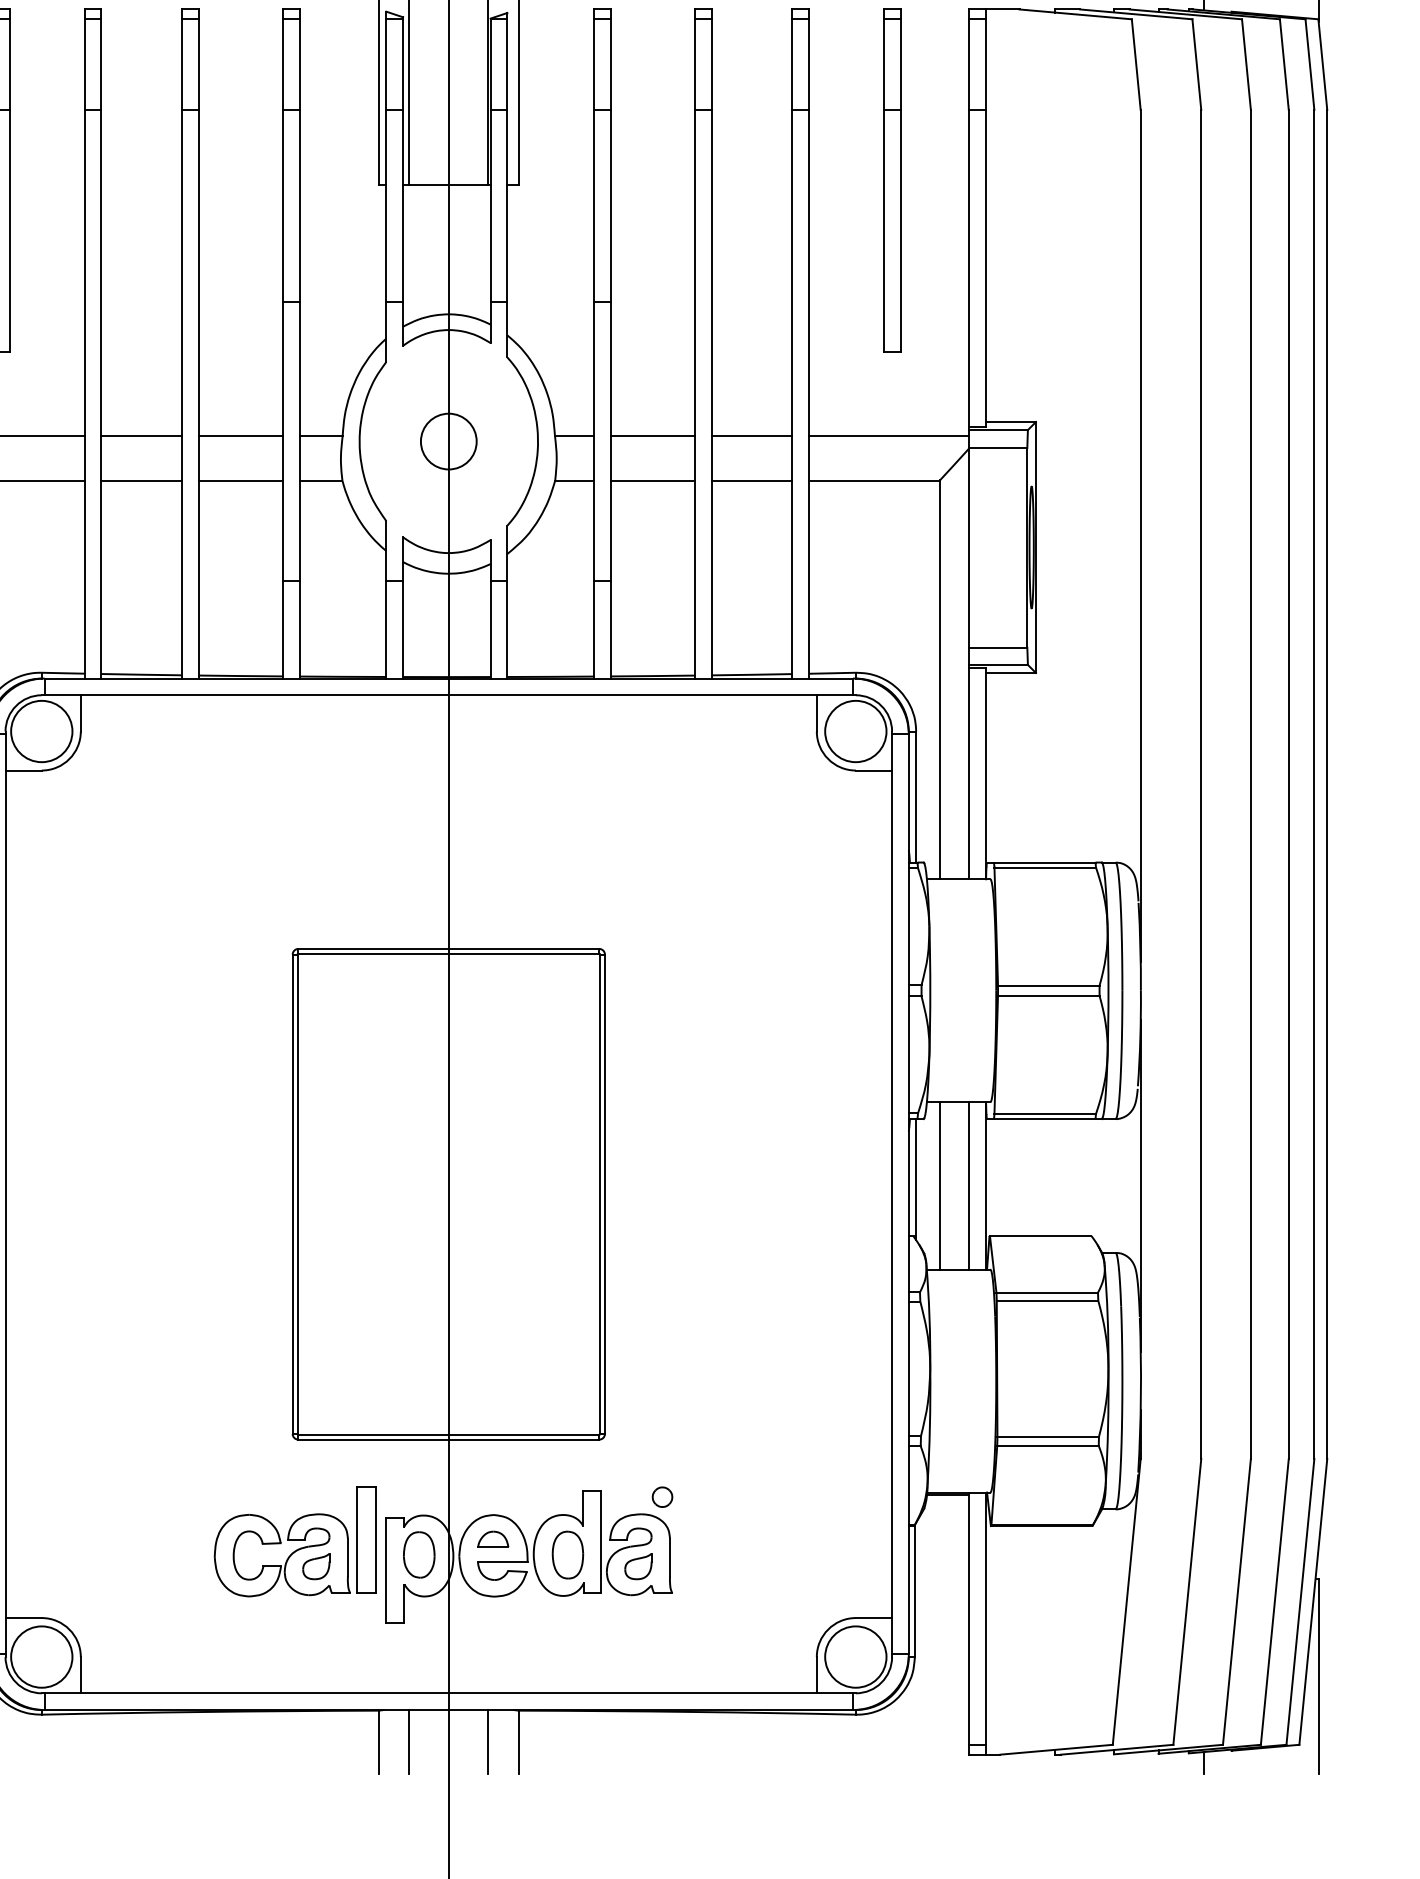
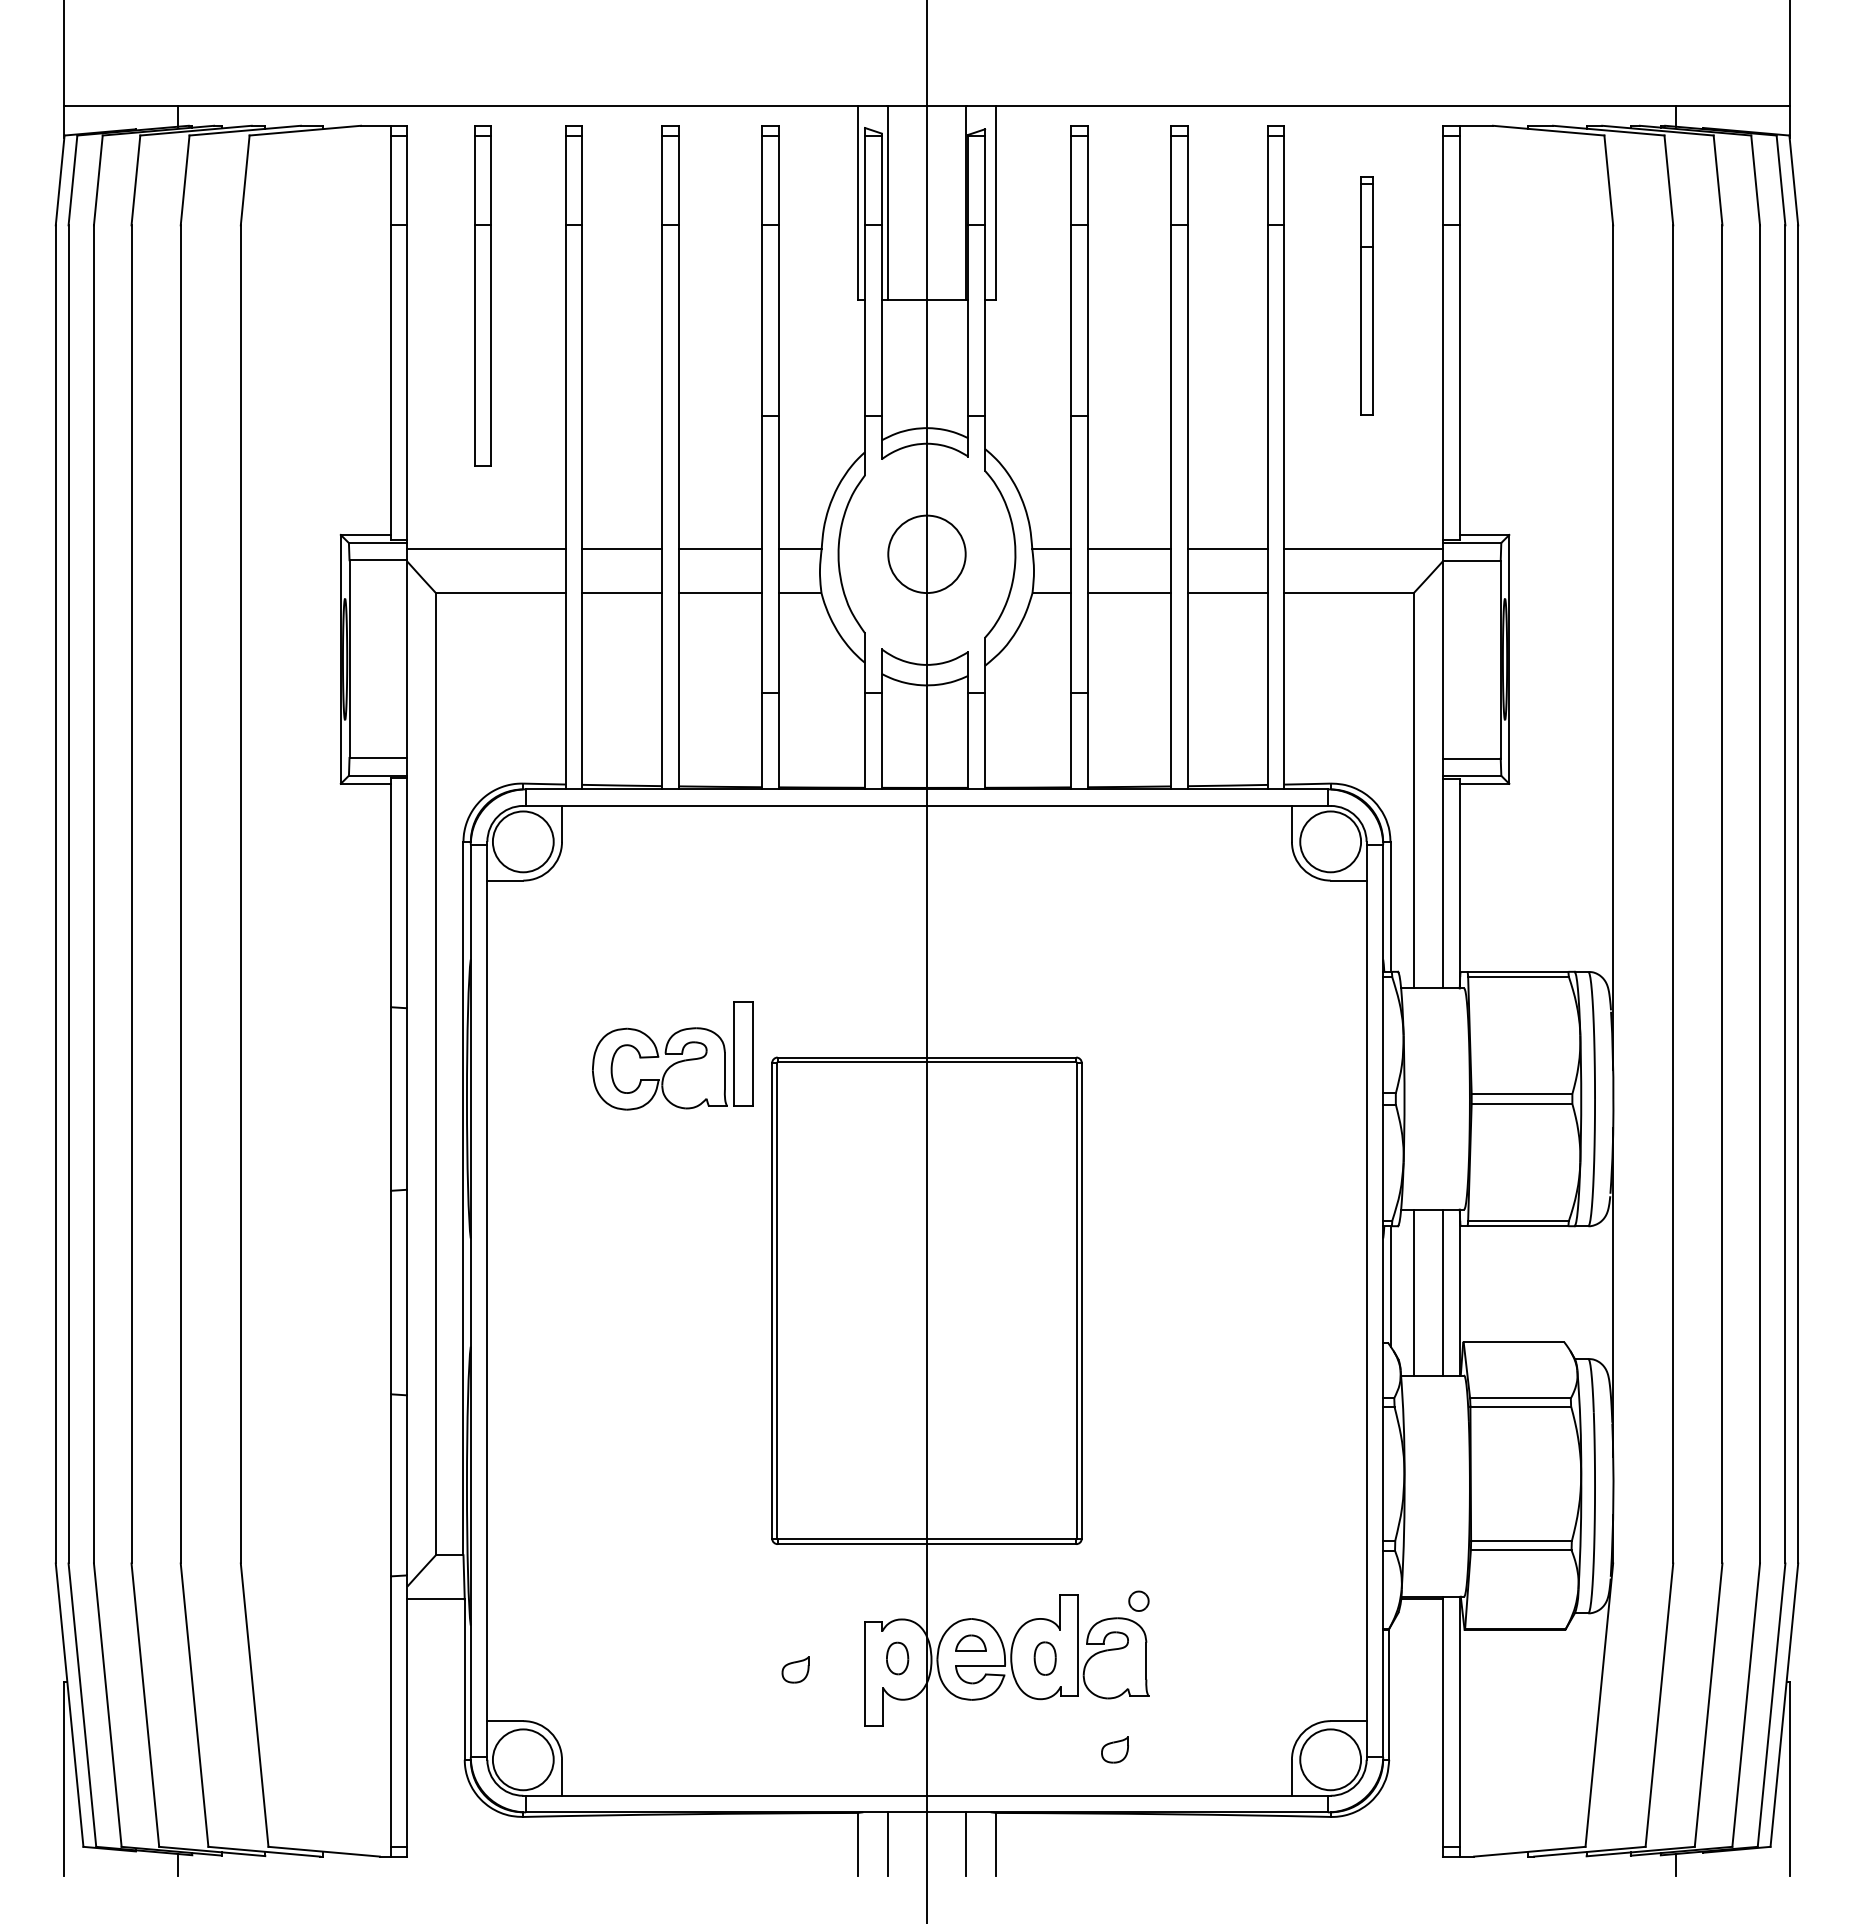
part: (891, 180) -> (1366, 295), size x0.7
circle: (448, 440) -> (926, 553), size x1.4
part: (295, 1541) -> (672, 1055), moved
part: (419, 1554) -> (897, 1658), size x0.7
part: (568, 1554) -> (1045, 1658), size x0.7
part: (637, 1565) -> (1114, 1749), moved

